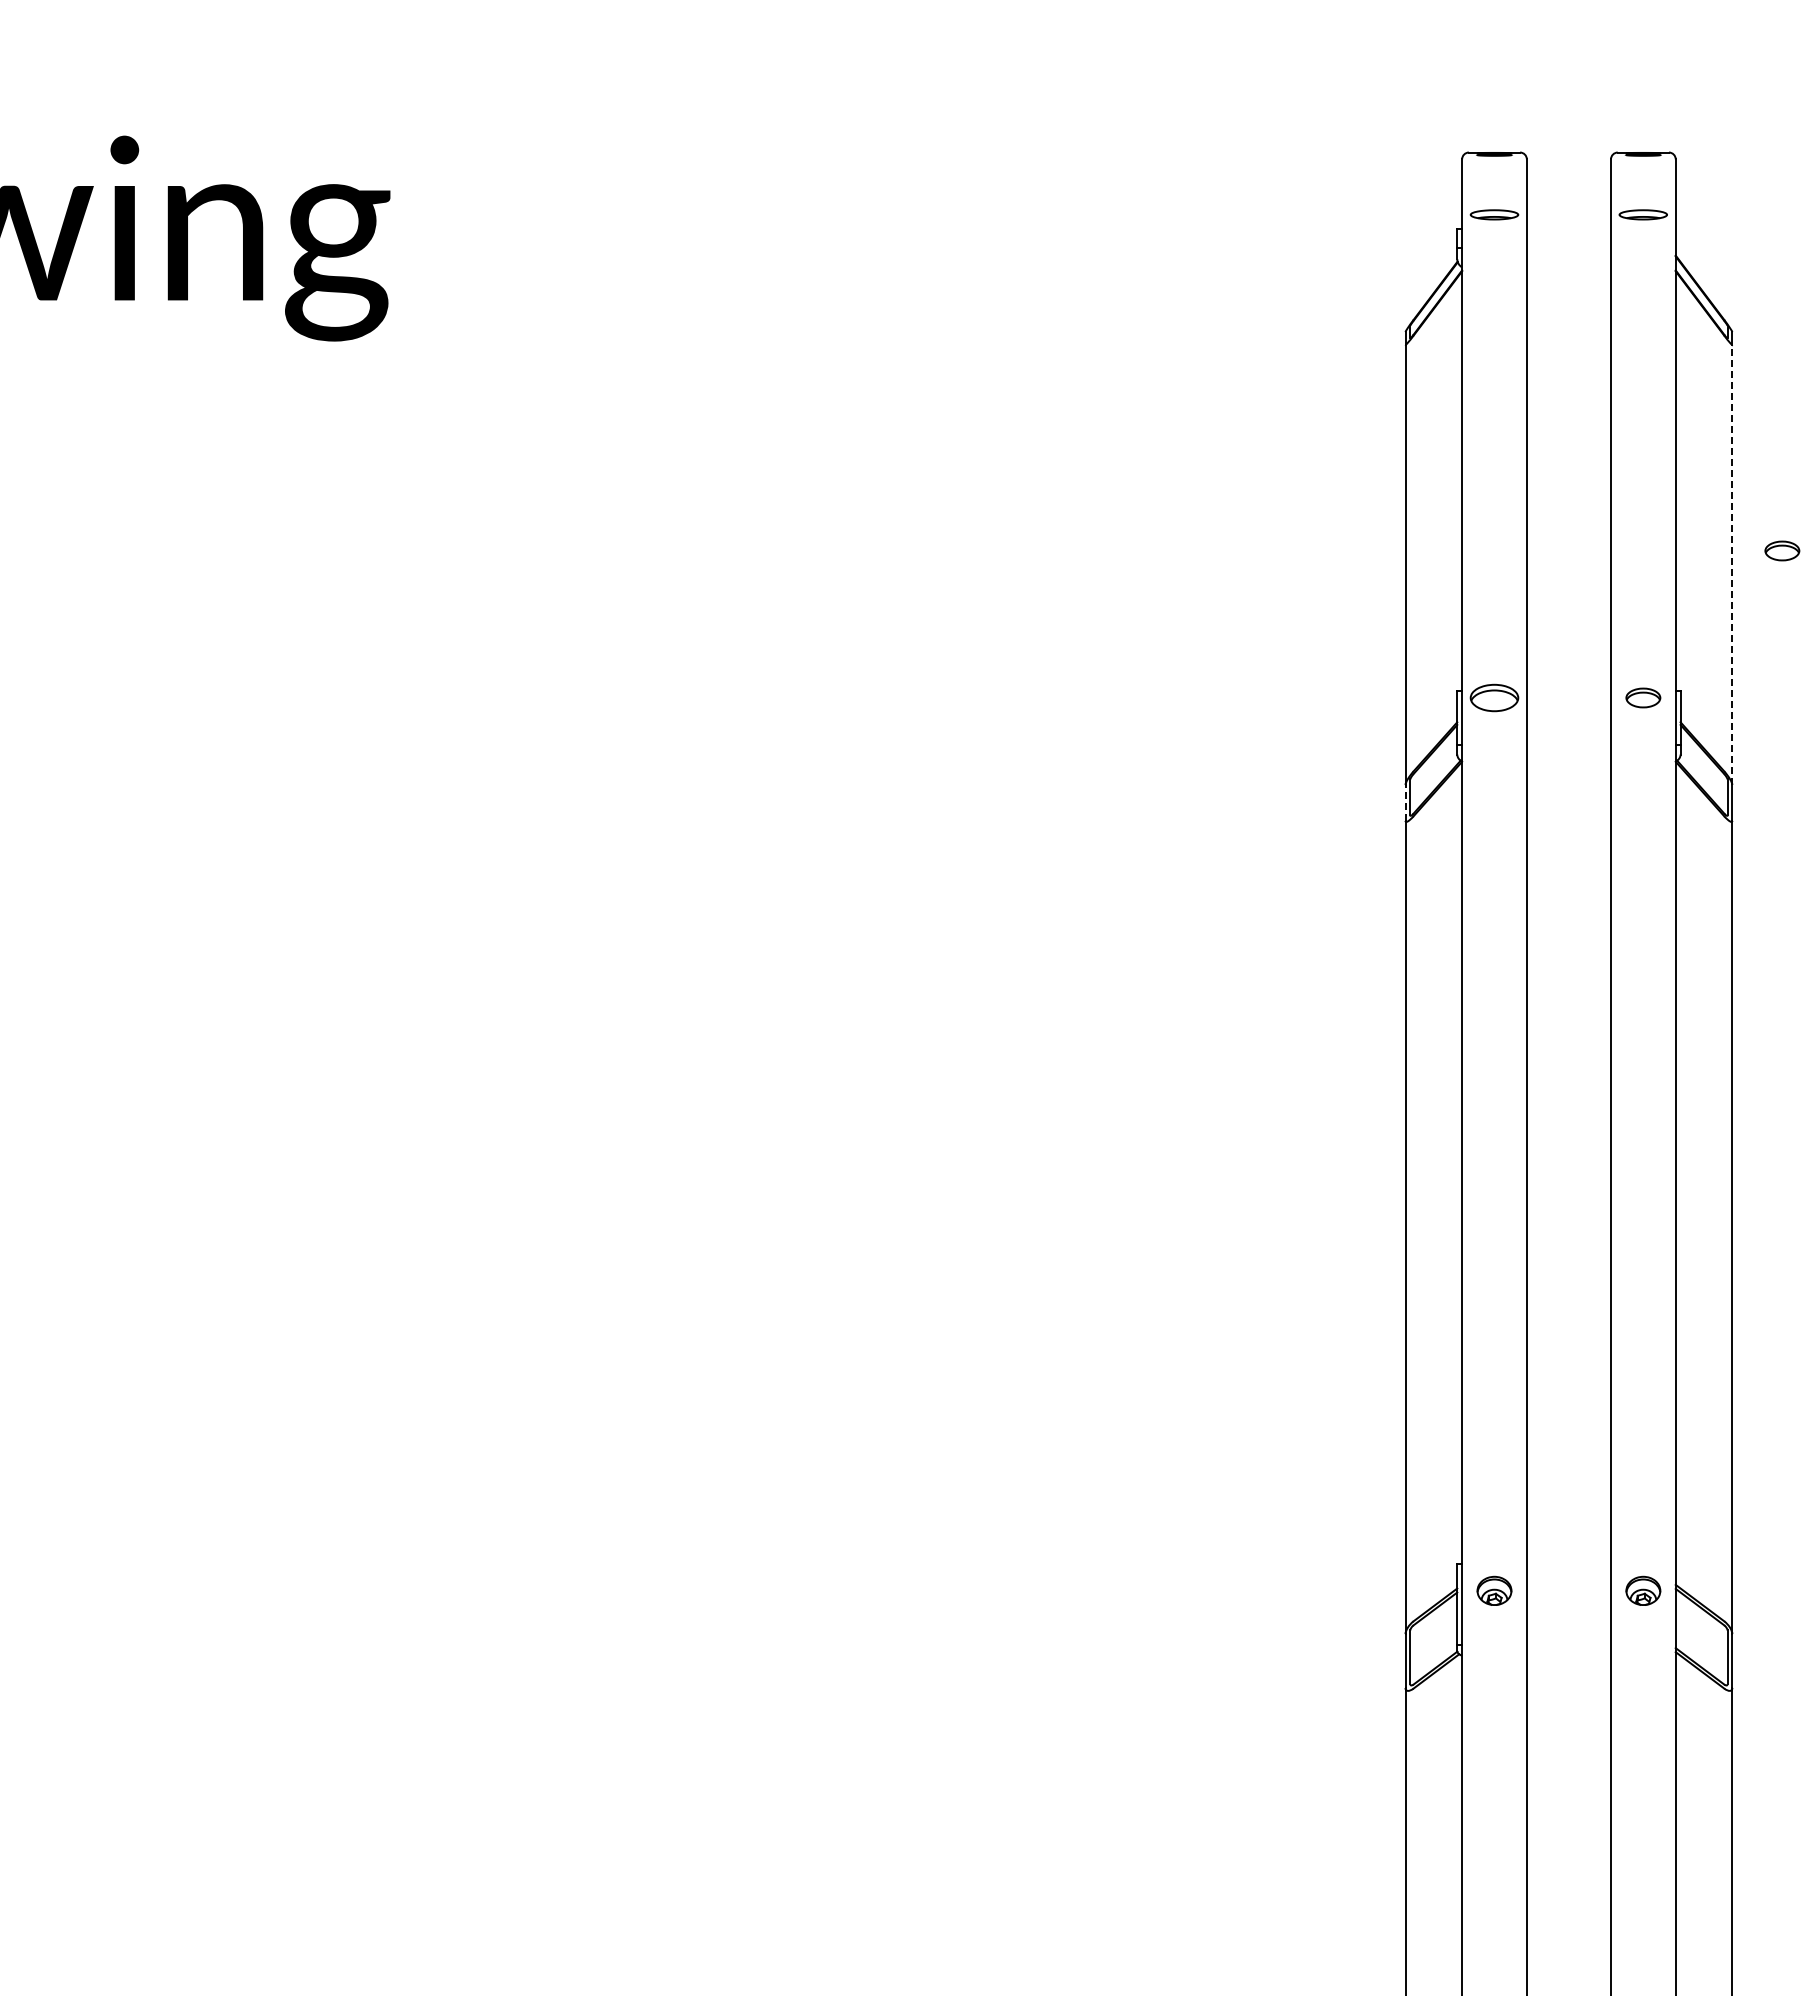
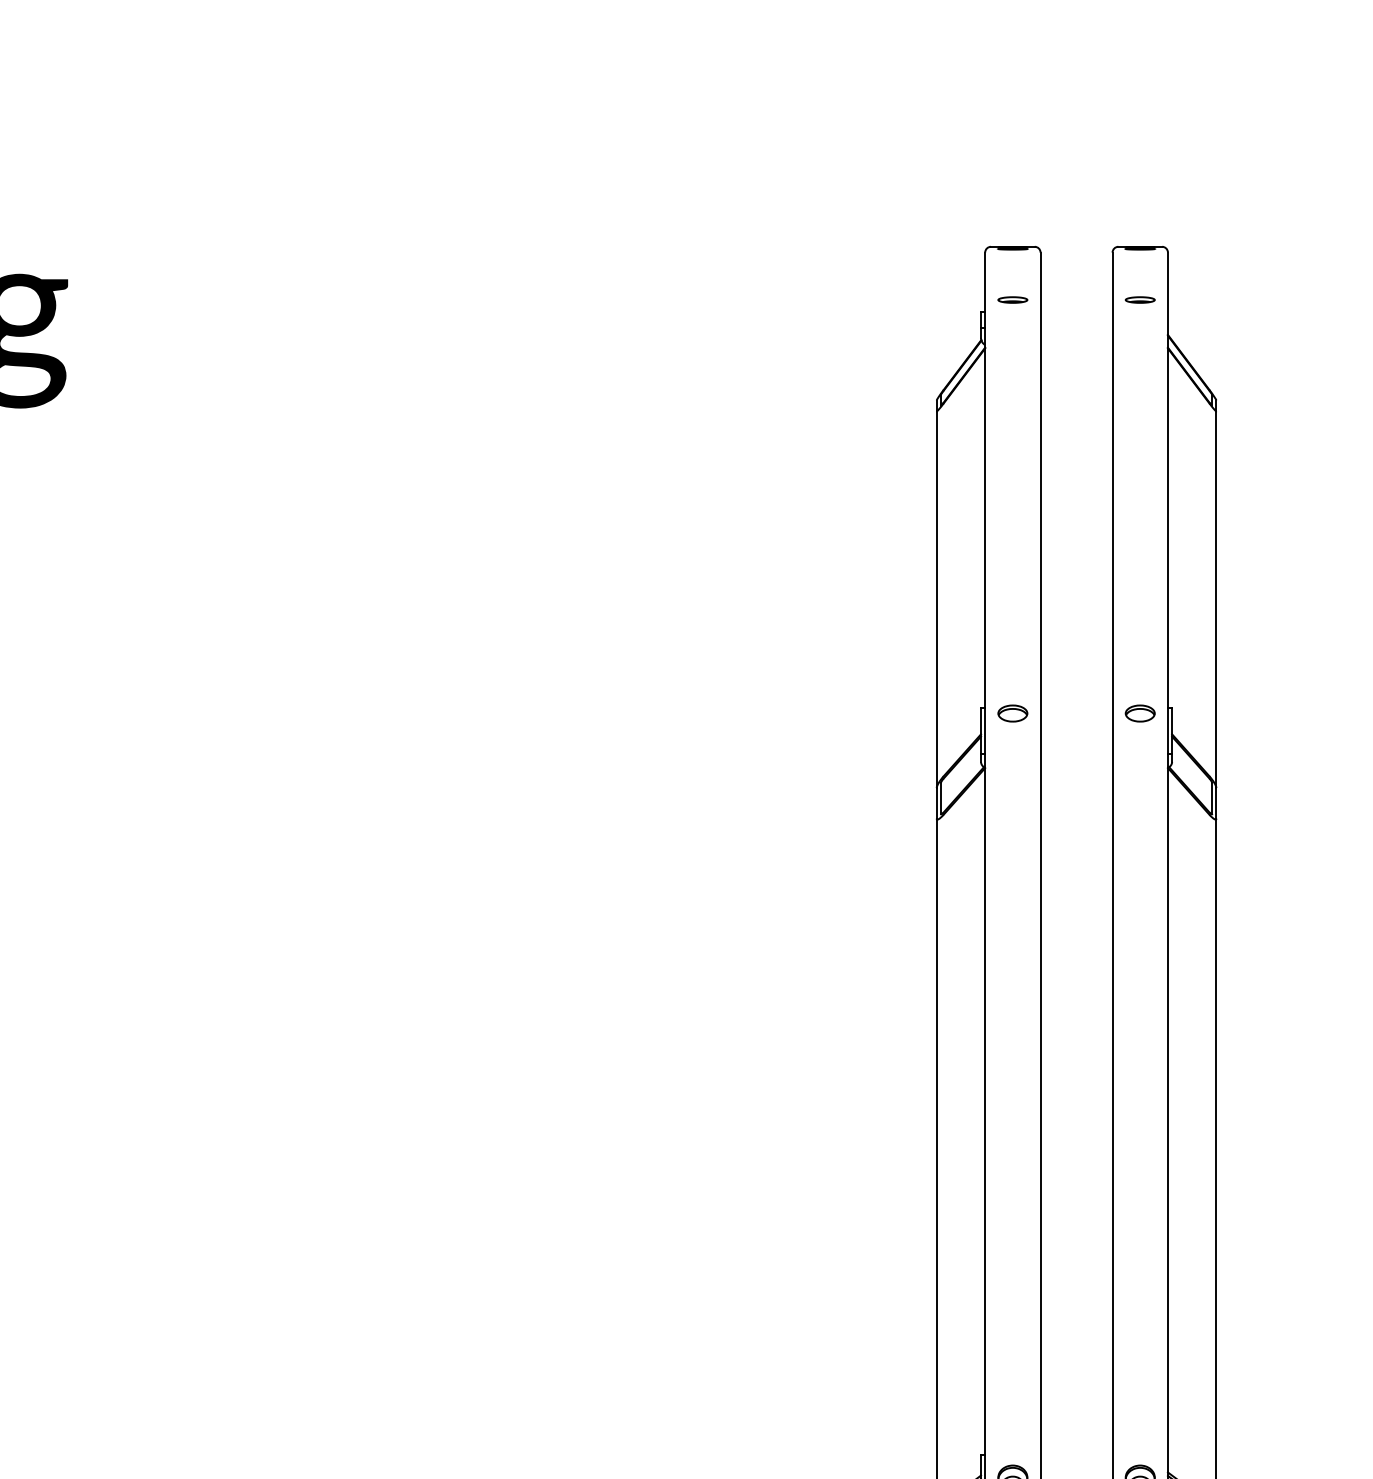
part: (1494, 214) -> (1012, 299), size x0.71
part: (1643, 214) -> (1140, 299), size x0.71
part: (1782, 550) -> (1259, 587), removed
line: (1732, 564) -> (1216, 599), dashed -> solid
part: (1494, 697) -> (1012, 713), size x0.71
line: (1405, 802) -> (936, 802), dashed -> solid

